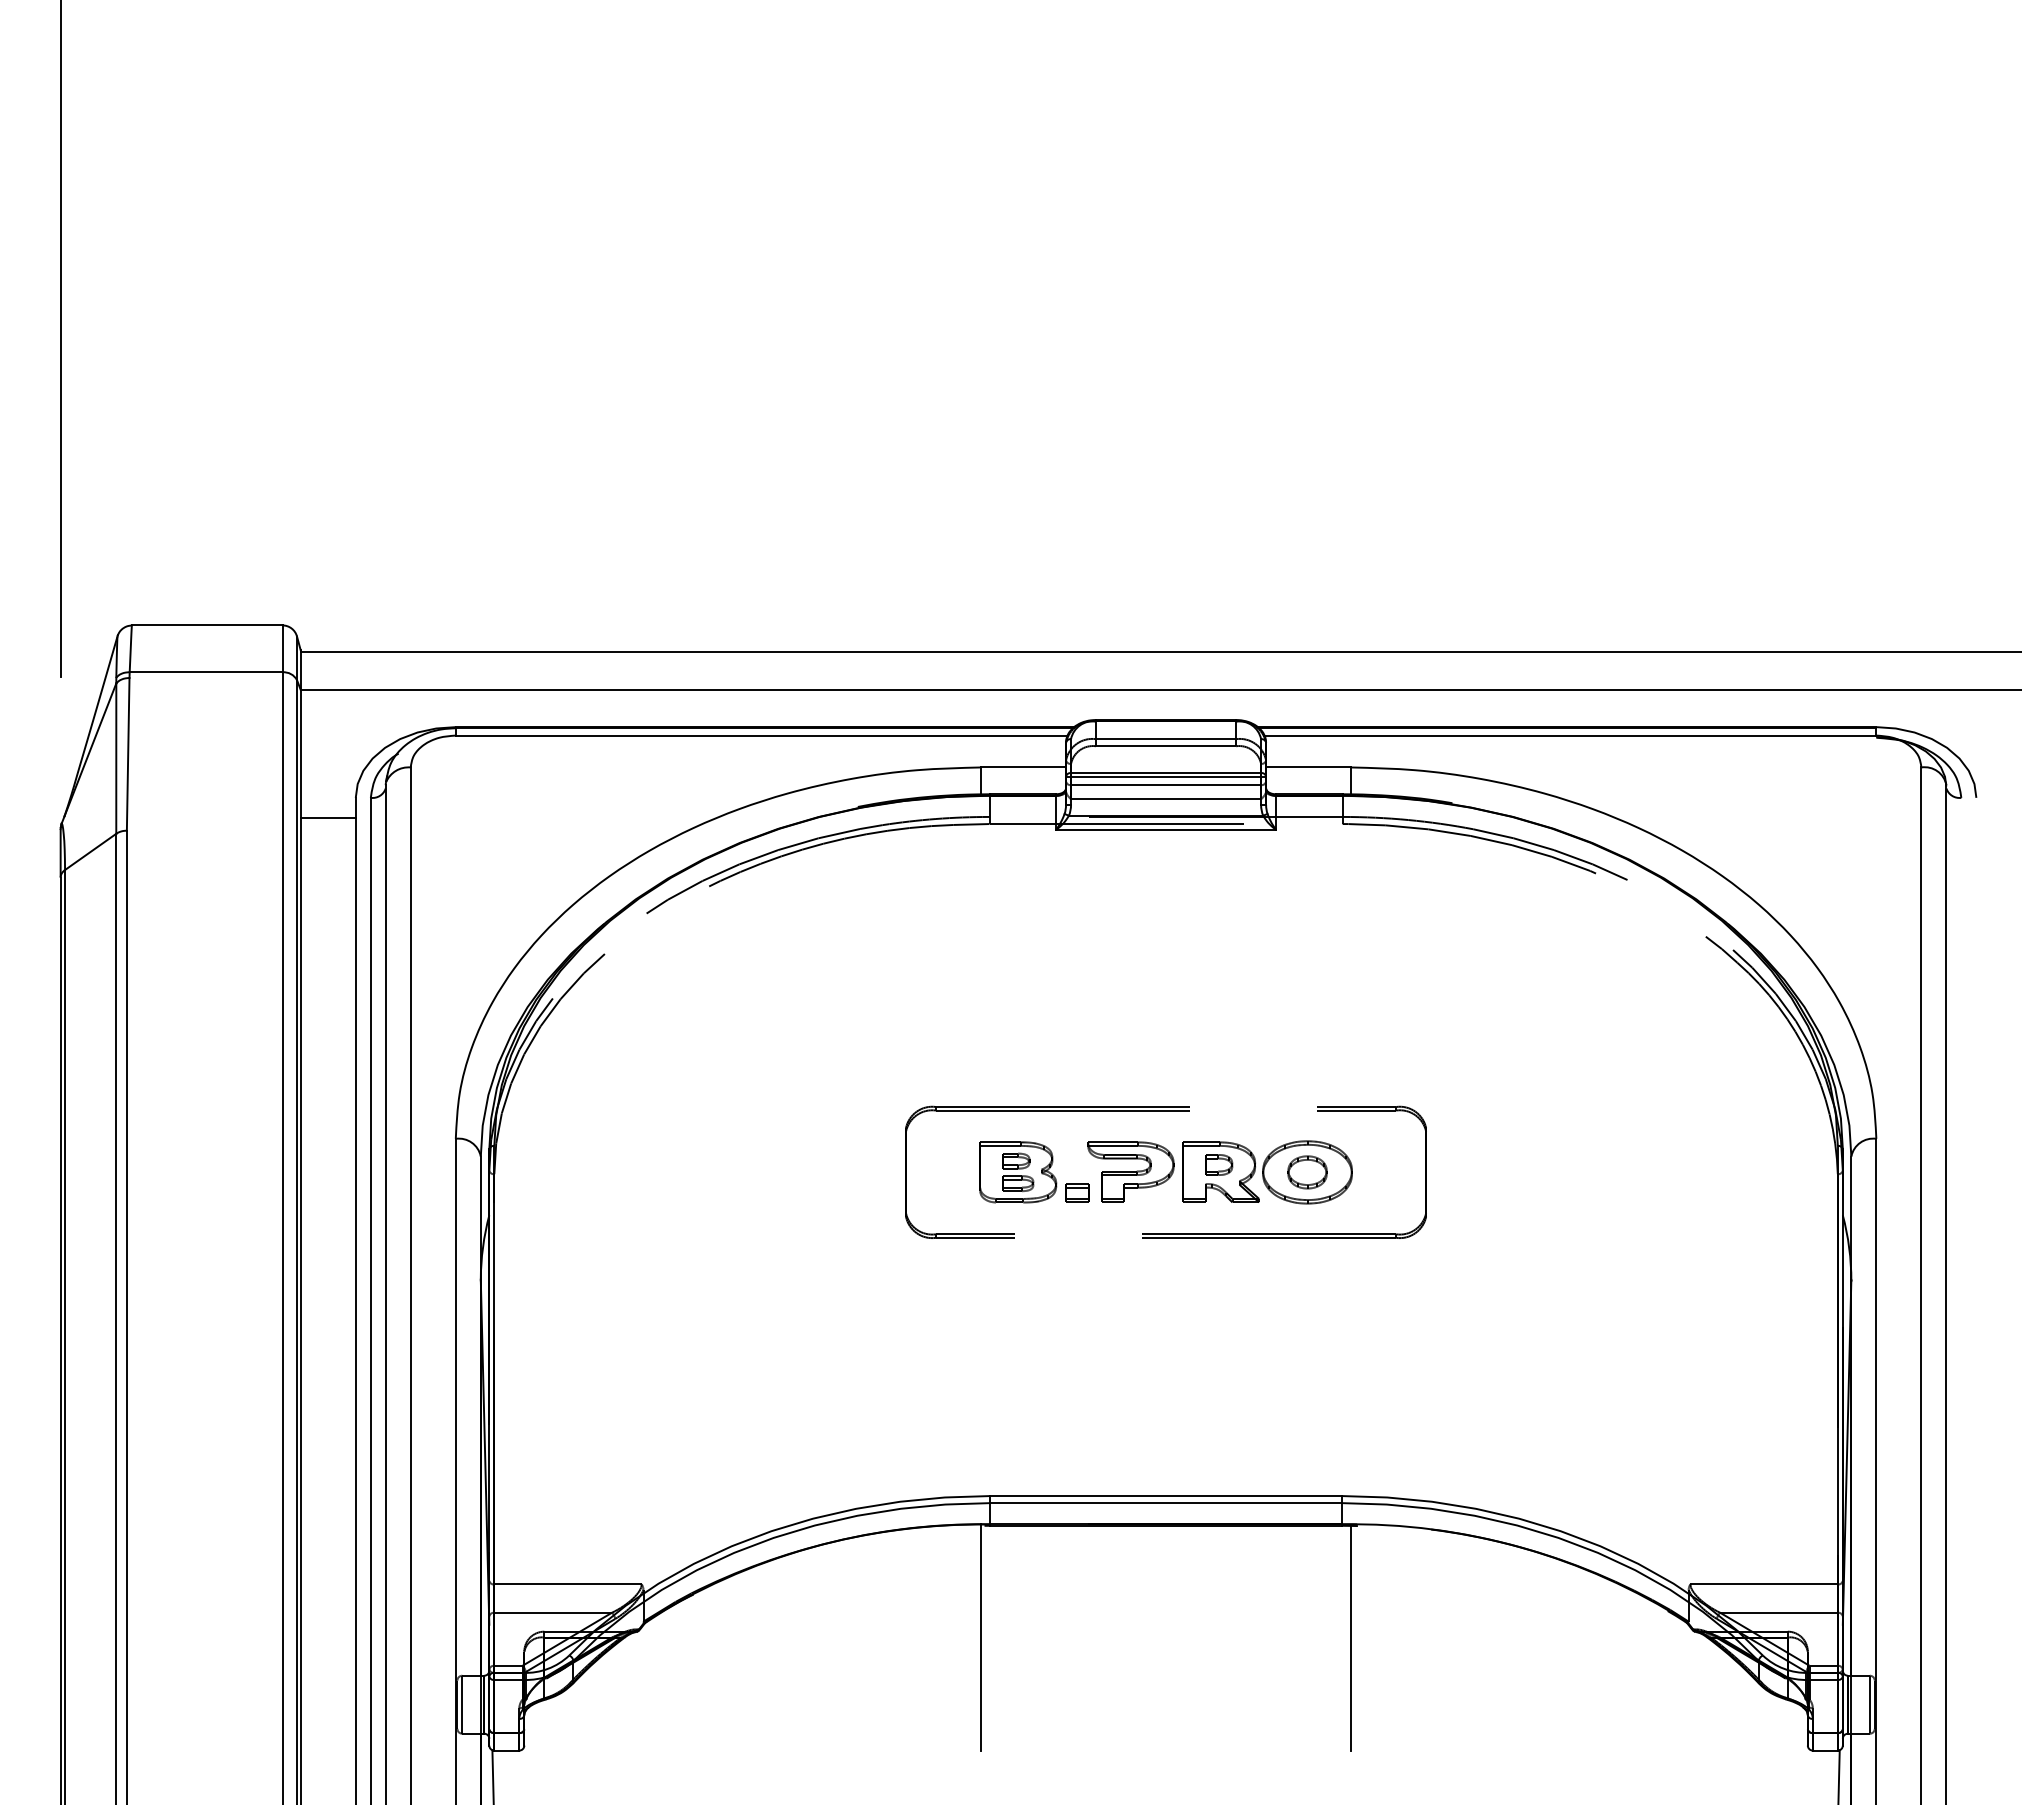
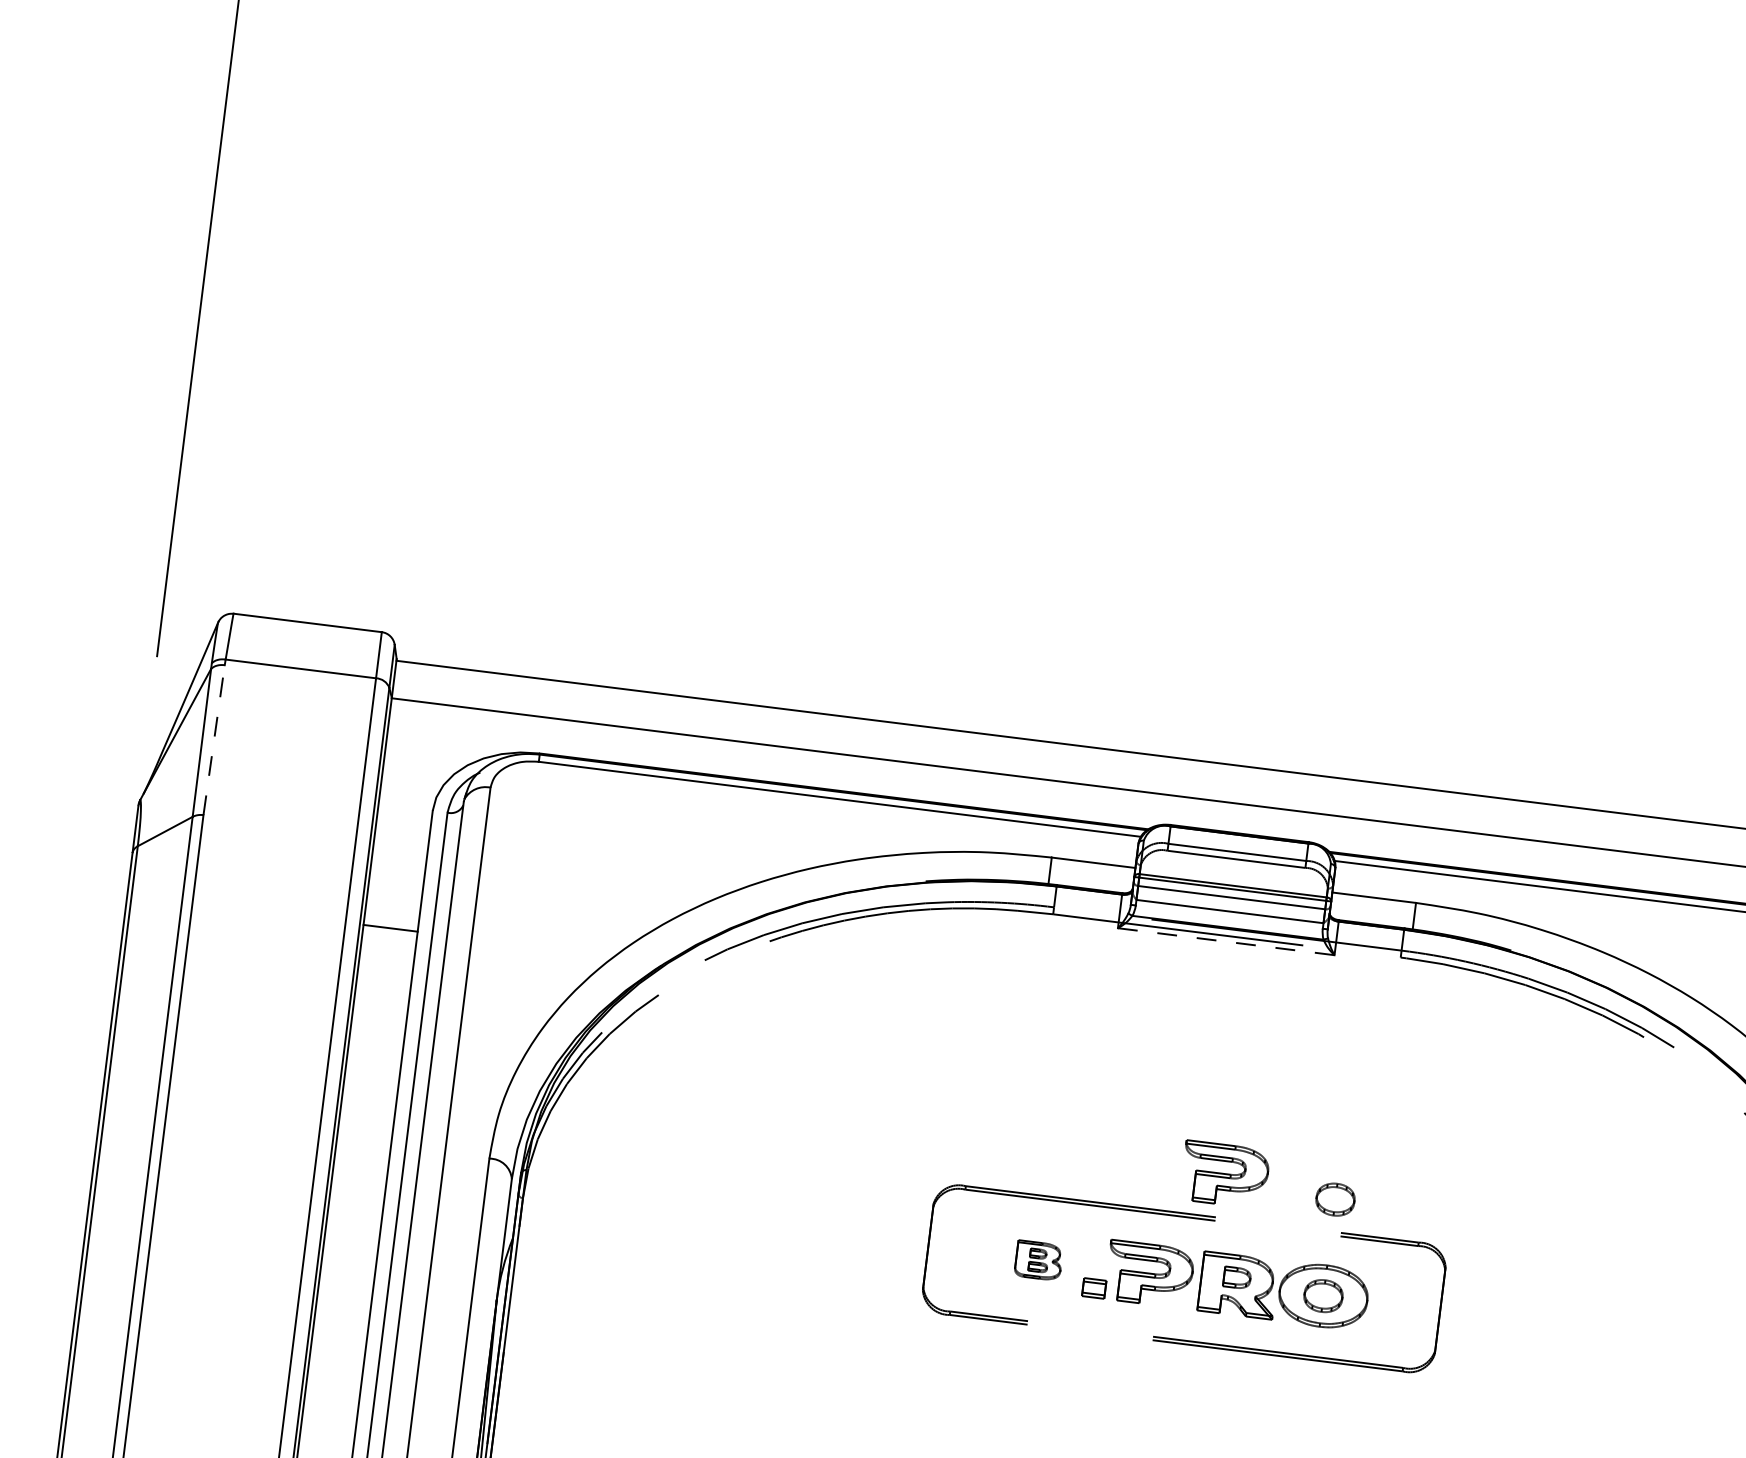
line: (128, 753) -> (214, 739), solid -> dashed
line: (327, 817) -> (389, 928), moved
line: (1165, 829) -> (1225, 941), solid -> dashed
part: (1193, 1062) -> (1224, 1173), added
part: (1307, 1074) -> (1335, 1199), added
part: (1018, 1172) -> (1039, 1260), size x0.6

